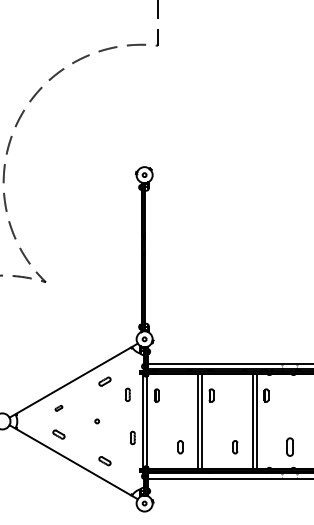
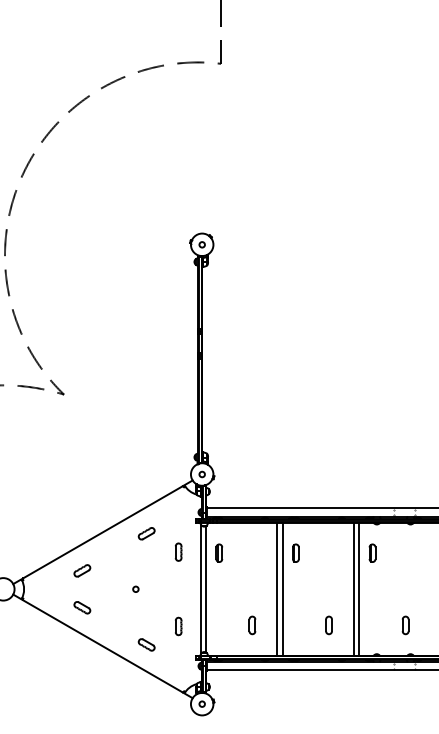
part: (58, 408) -> (81, 571), size x1.67
part: (132, 437) -> (178, 625), moved
part: (289, 447) -> (404, 625), size x0.71

